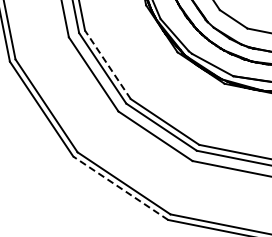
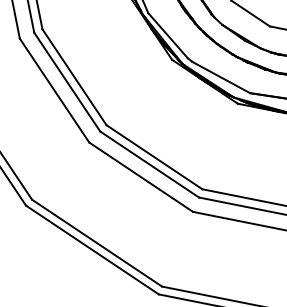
line: (107, 64) -> (73, 76), dashed -> solid
line: (120, 188) -> (92, 250), dashed -> solid

